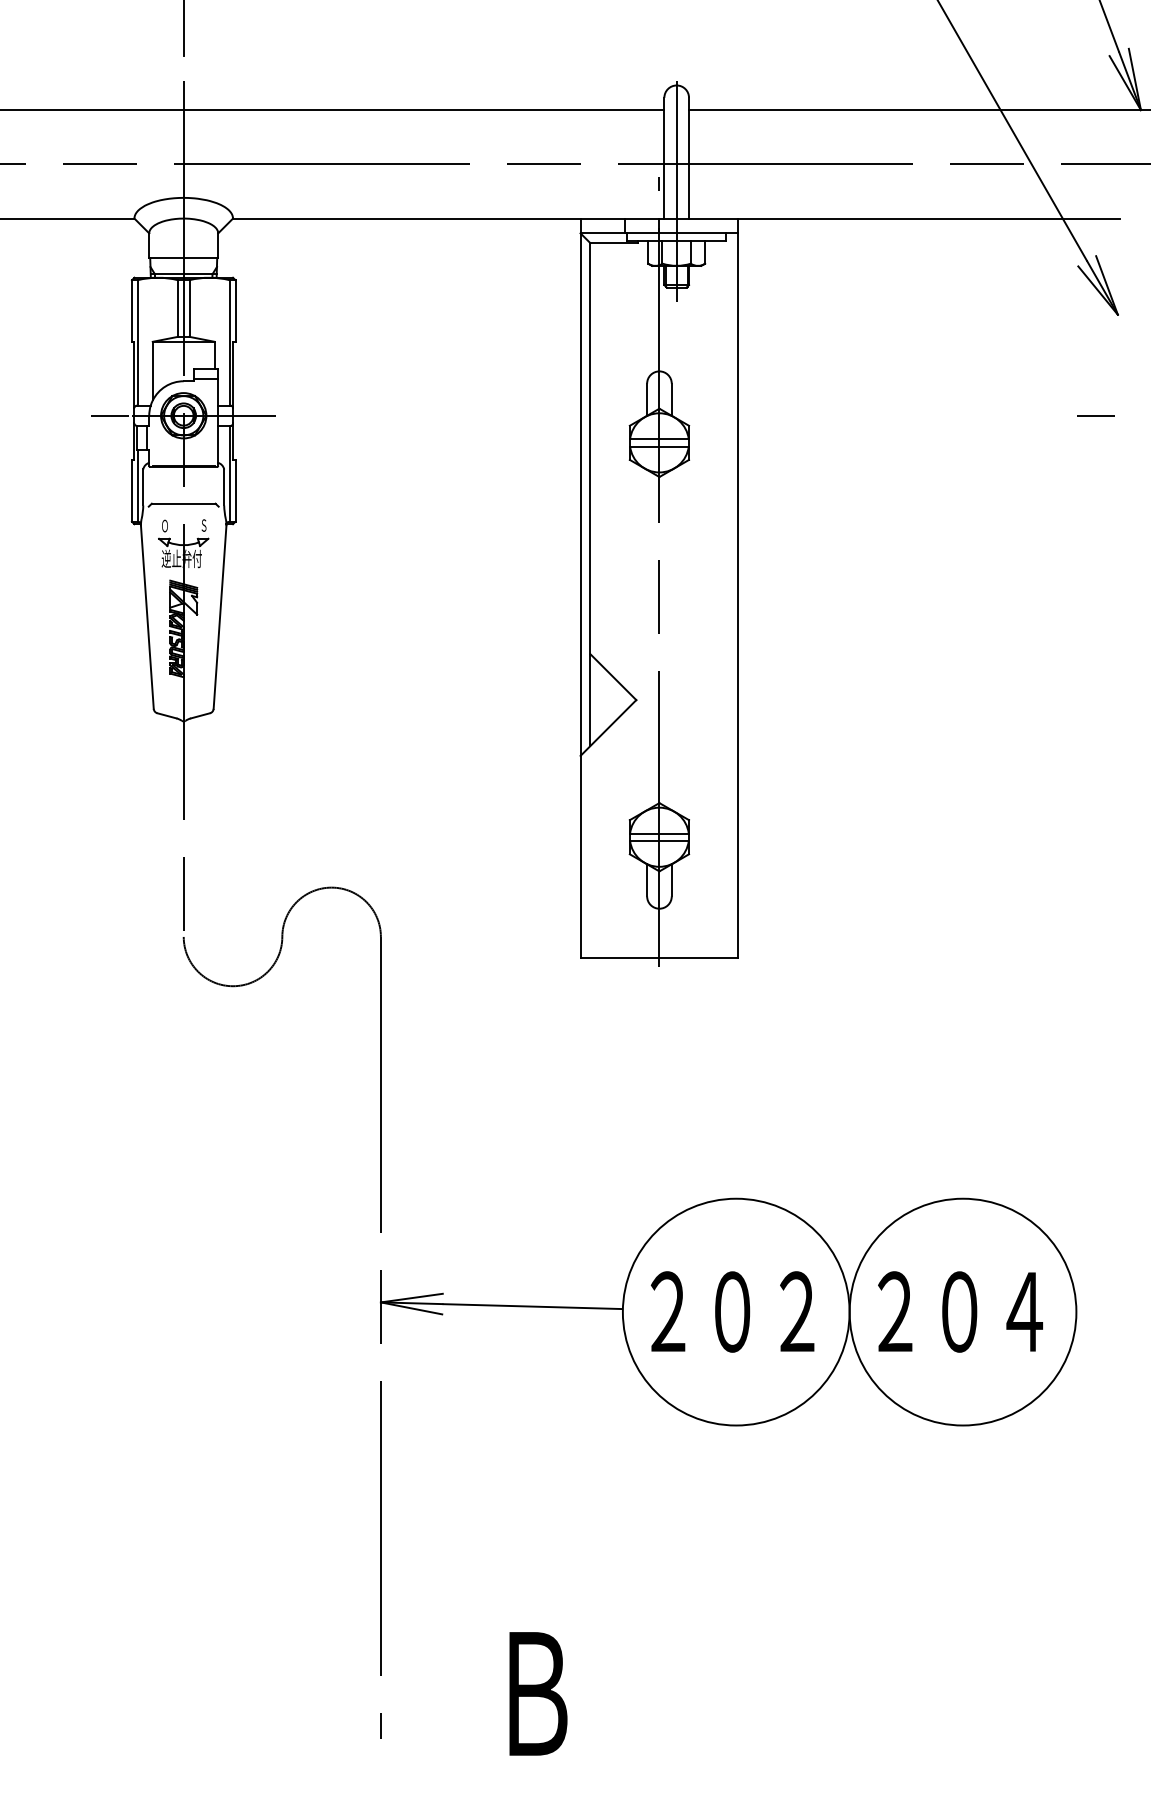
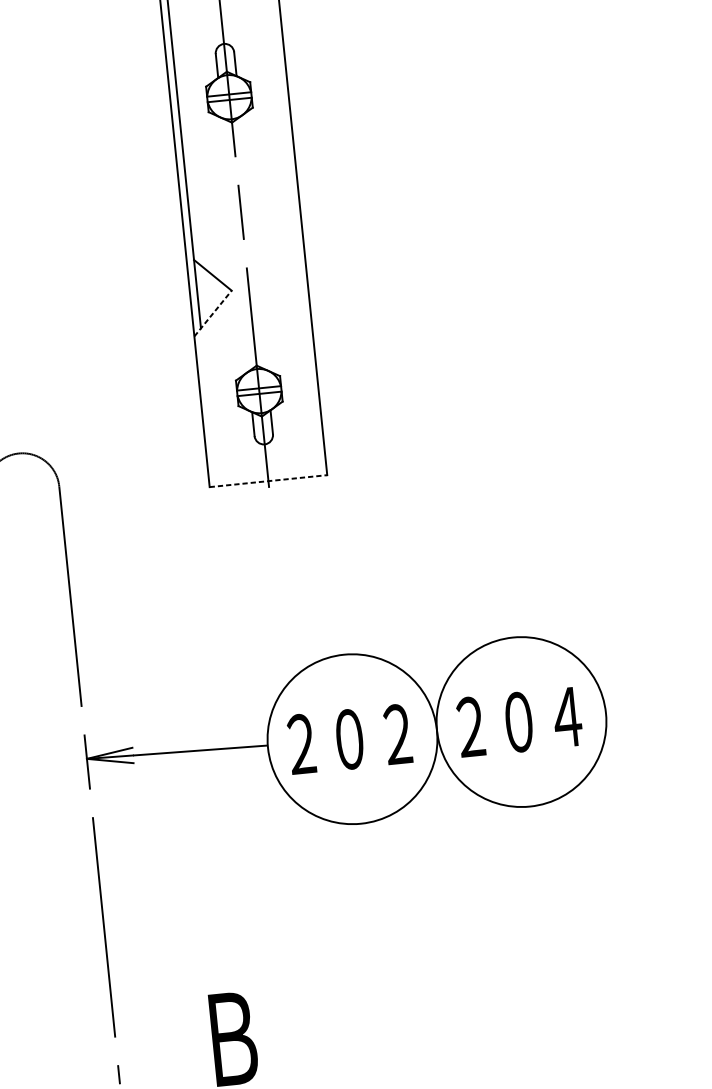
line: (1095, 415) -> (552, 43), removed
line: (608, 727) -> (213, 313), solid -> dashed
line: (659, 958) -> (268, 481), solid -> dashed

